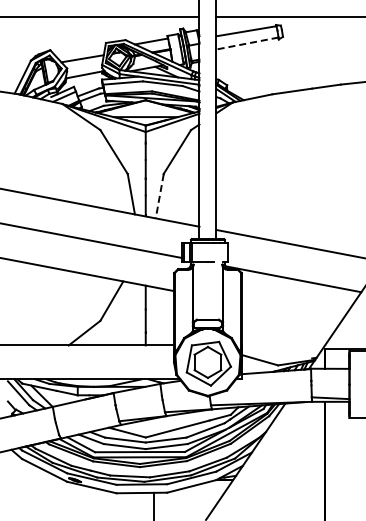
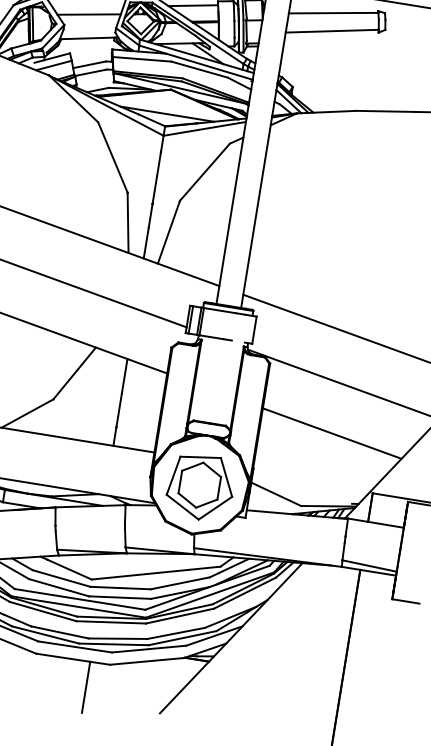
line: (247, 43) -> (332, 31), dashed -> solid
line: (159, 196) -> (168, 232), dashed -> solid
line: (290, 313) -> (331, 433), added

